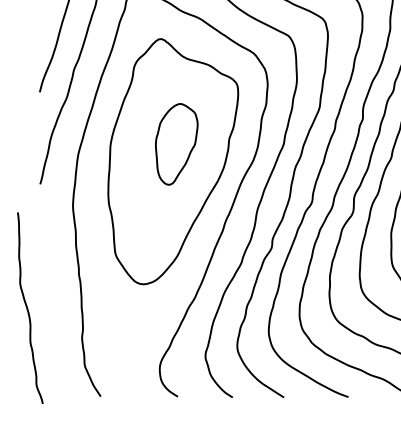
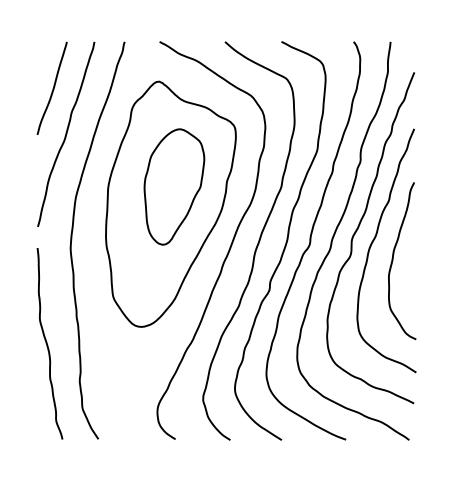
part: (176, 143) -> (174, 186), size x1.43
curve: (27, 307) -> (47, 343), moved

